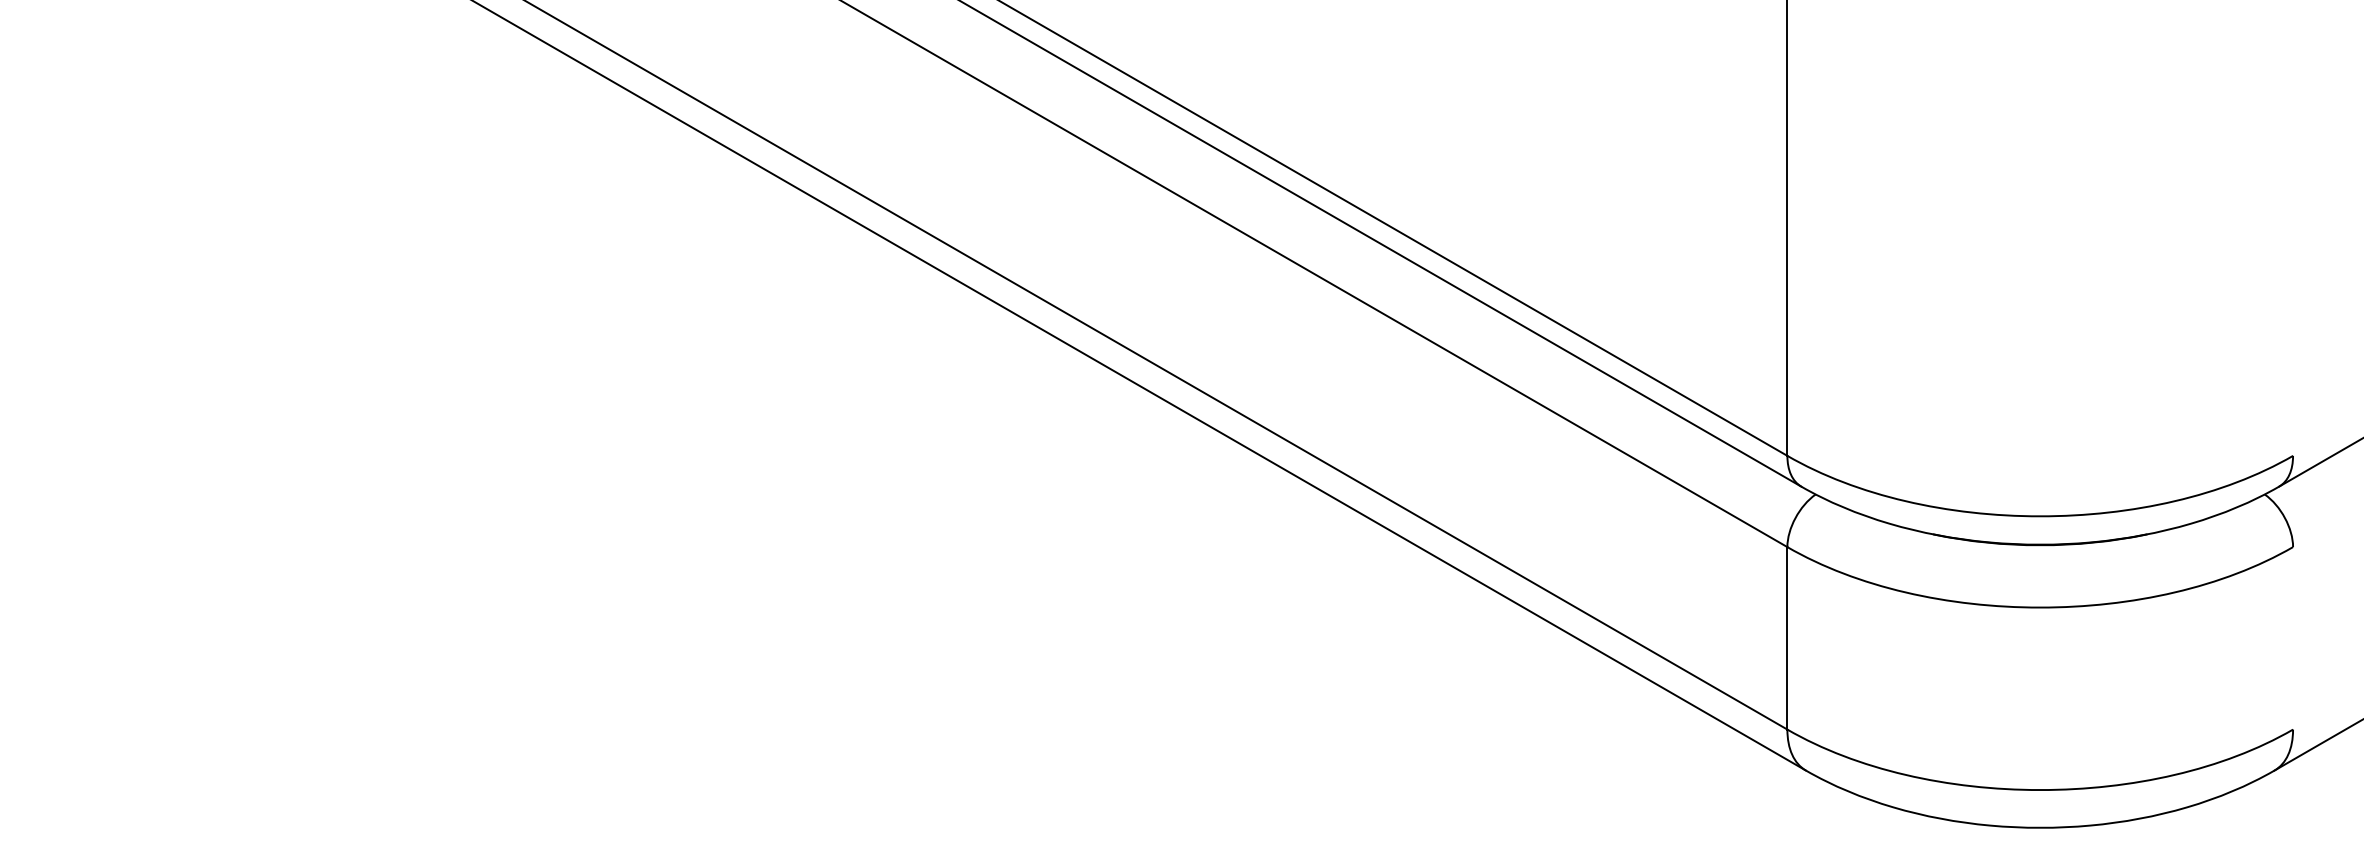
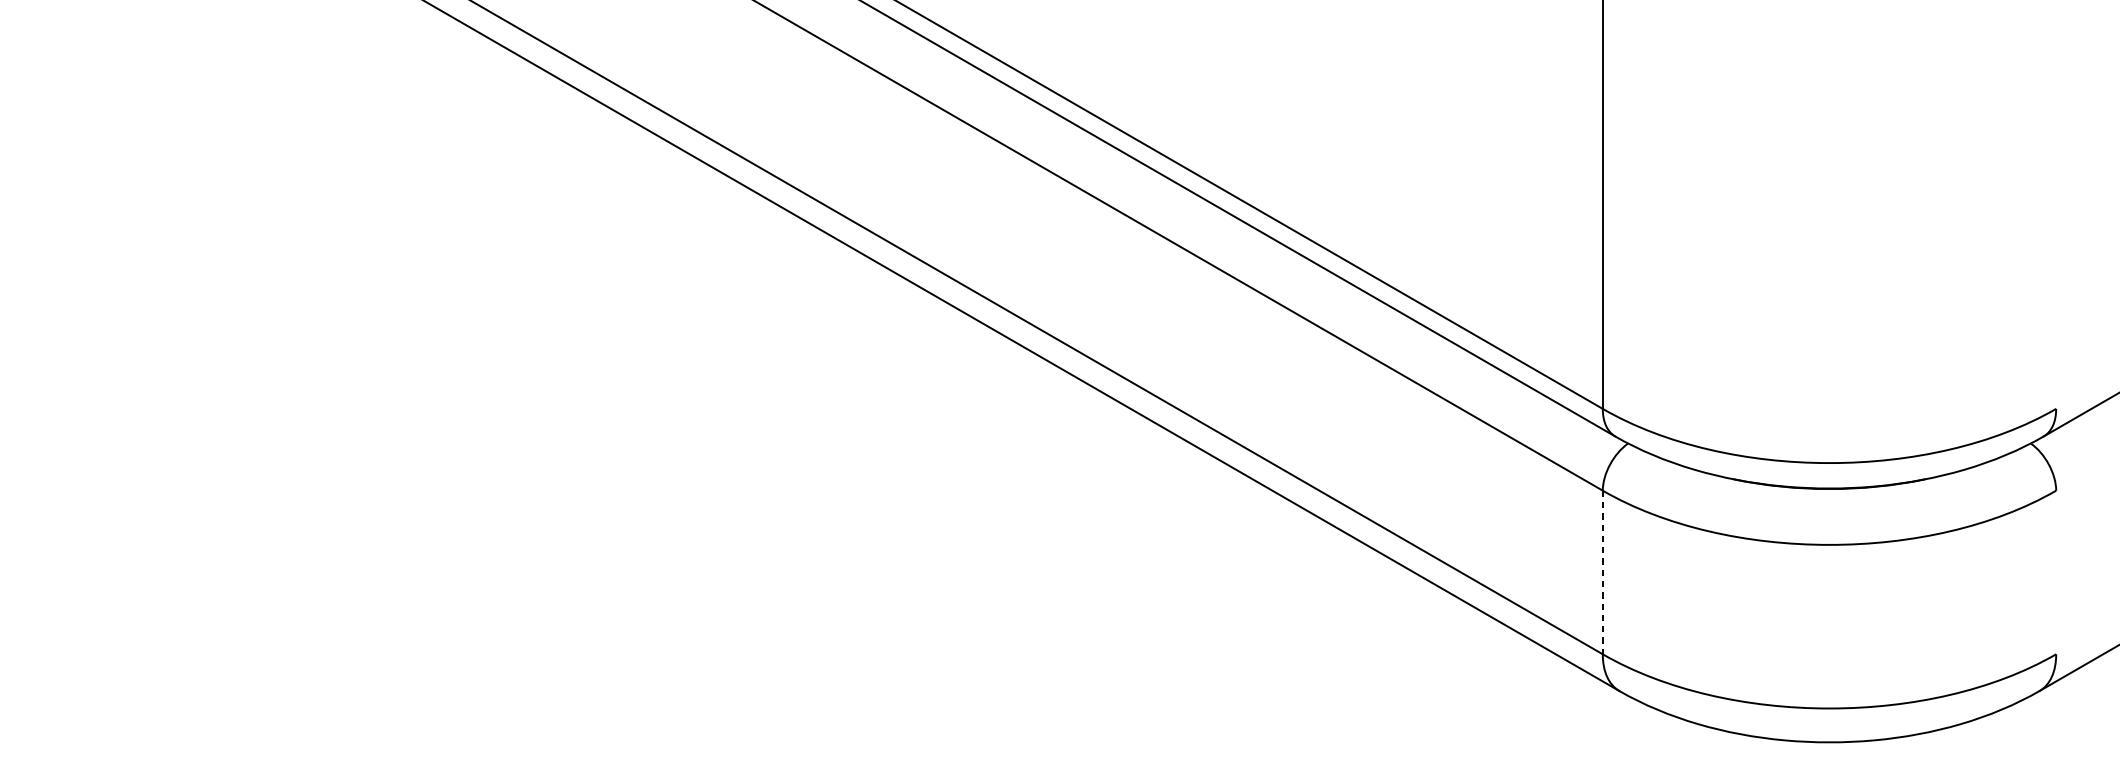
line: (1787, 638) -> (1602, 572), solid -> dashed

